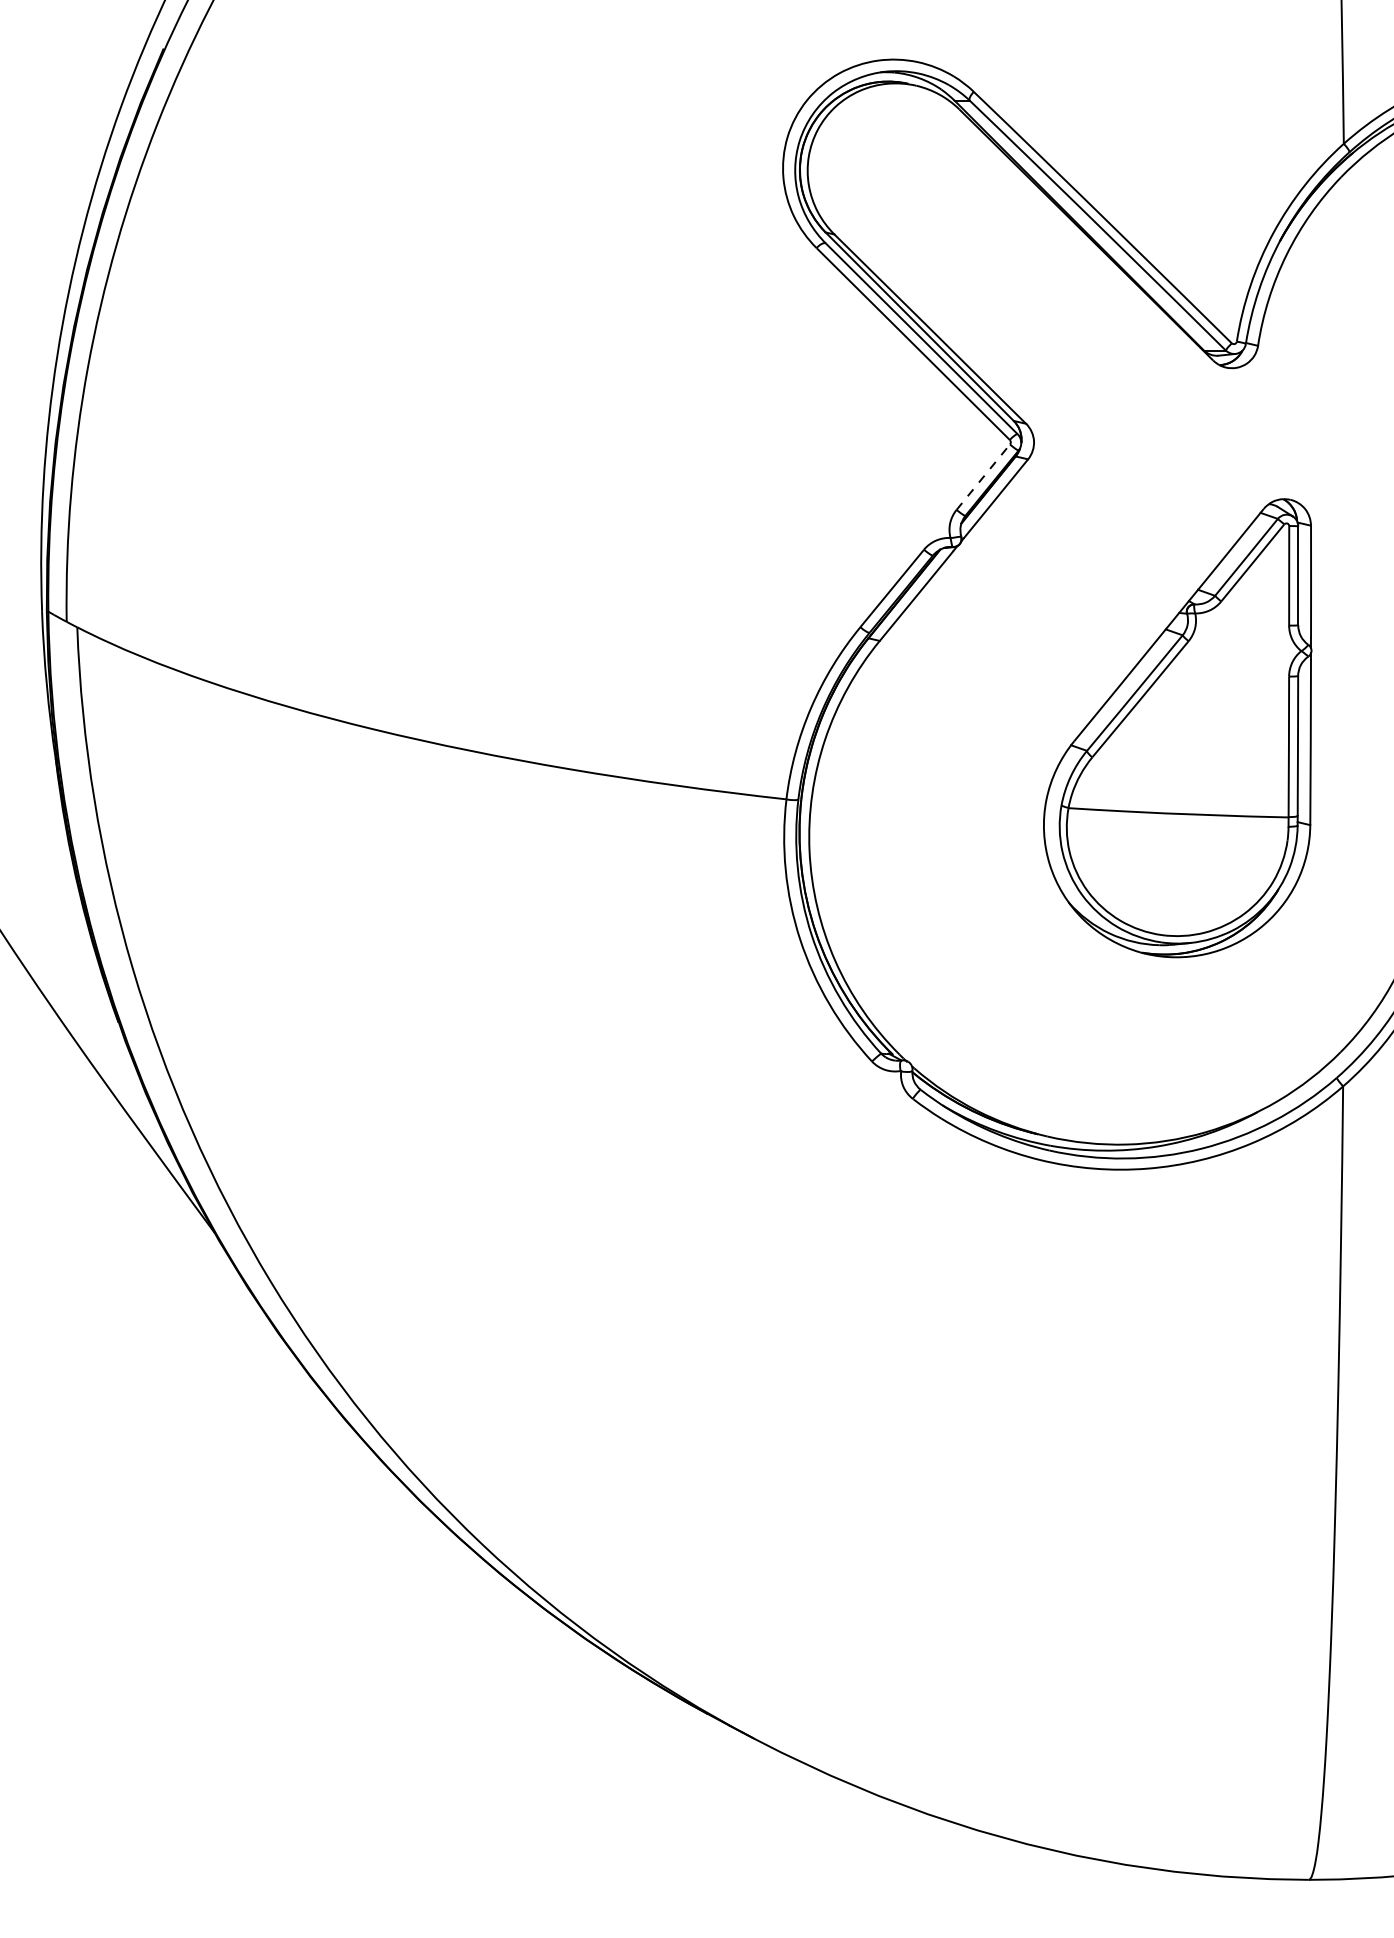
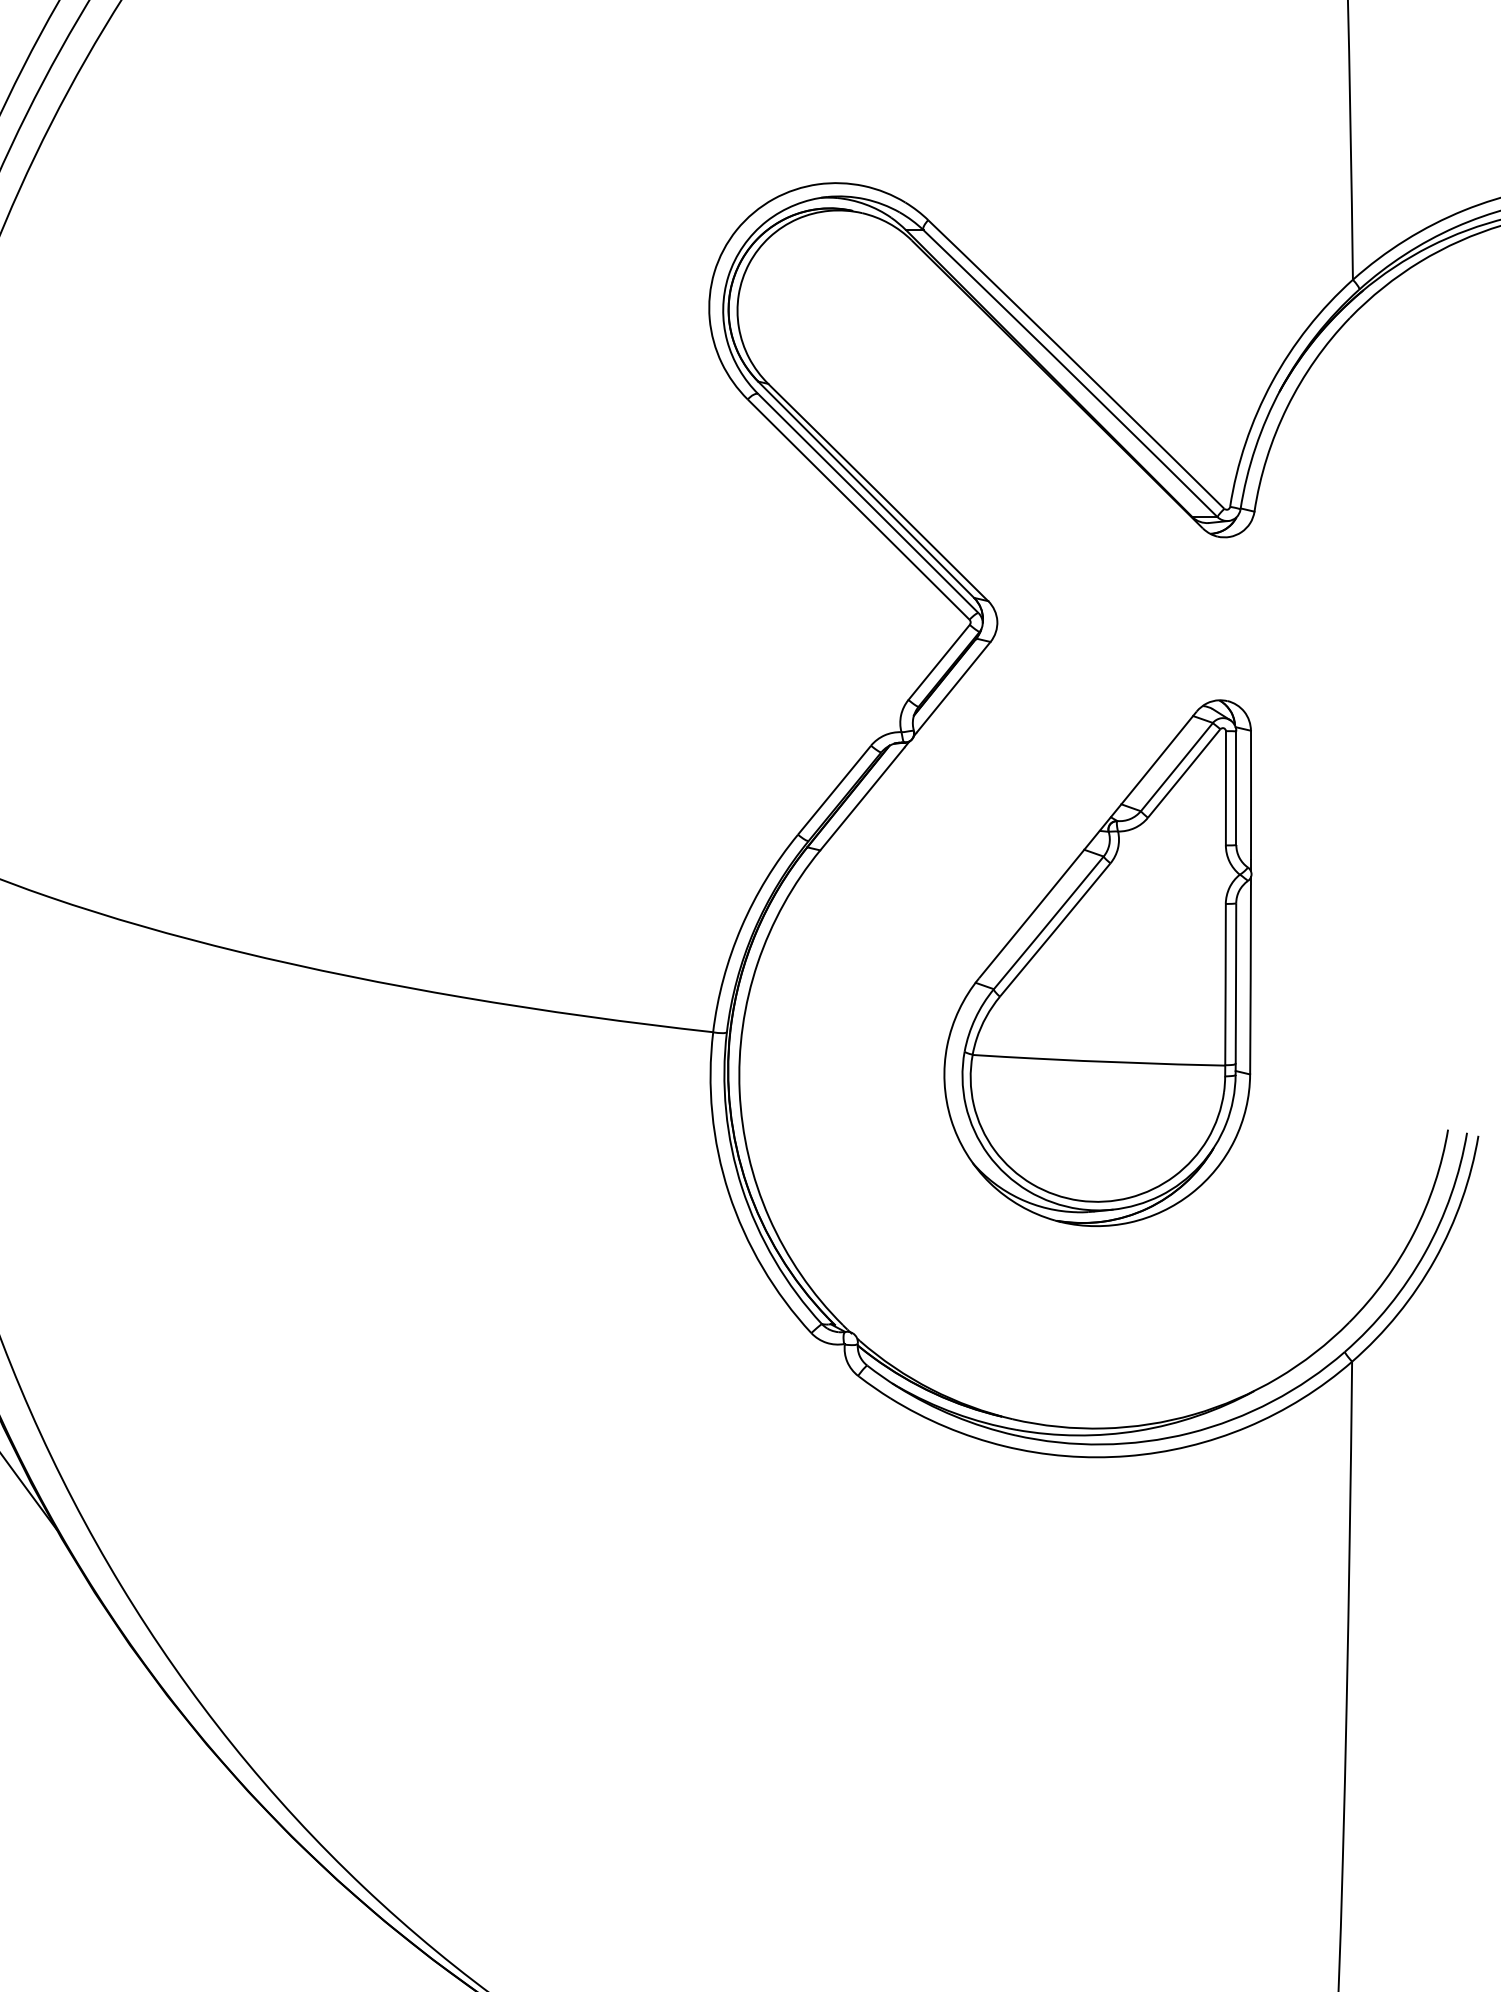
line: (983, 476) -> (939, 661), dashed -> solid
part: (1177, 728) -> (1097, 963), moved

